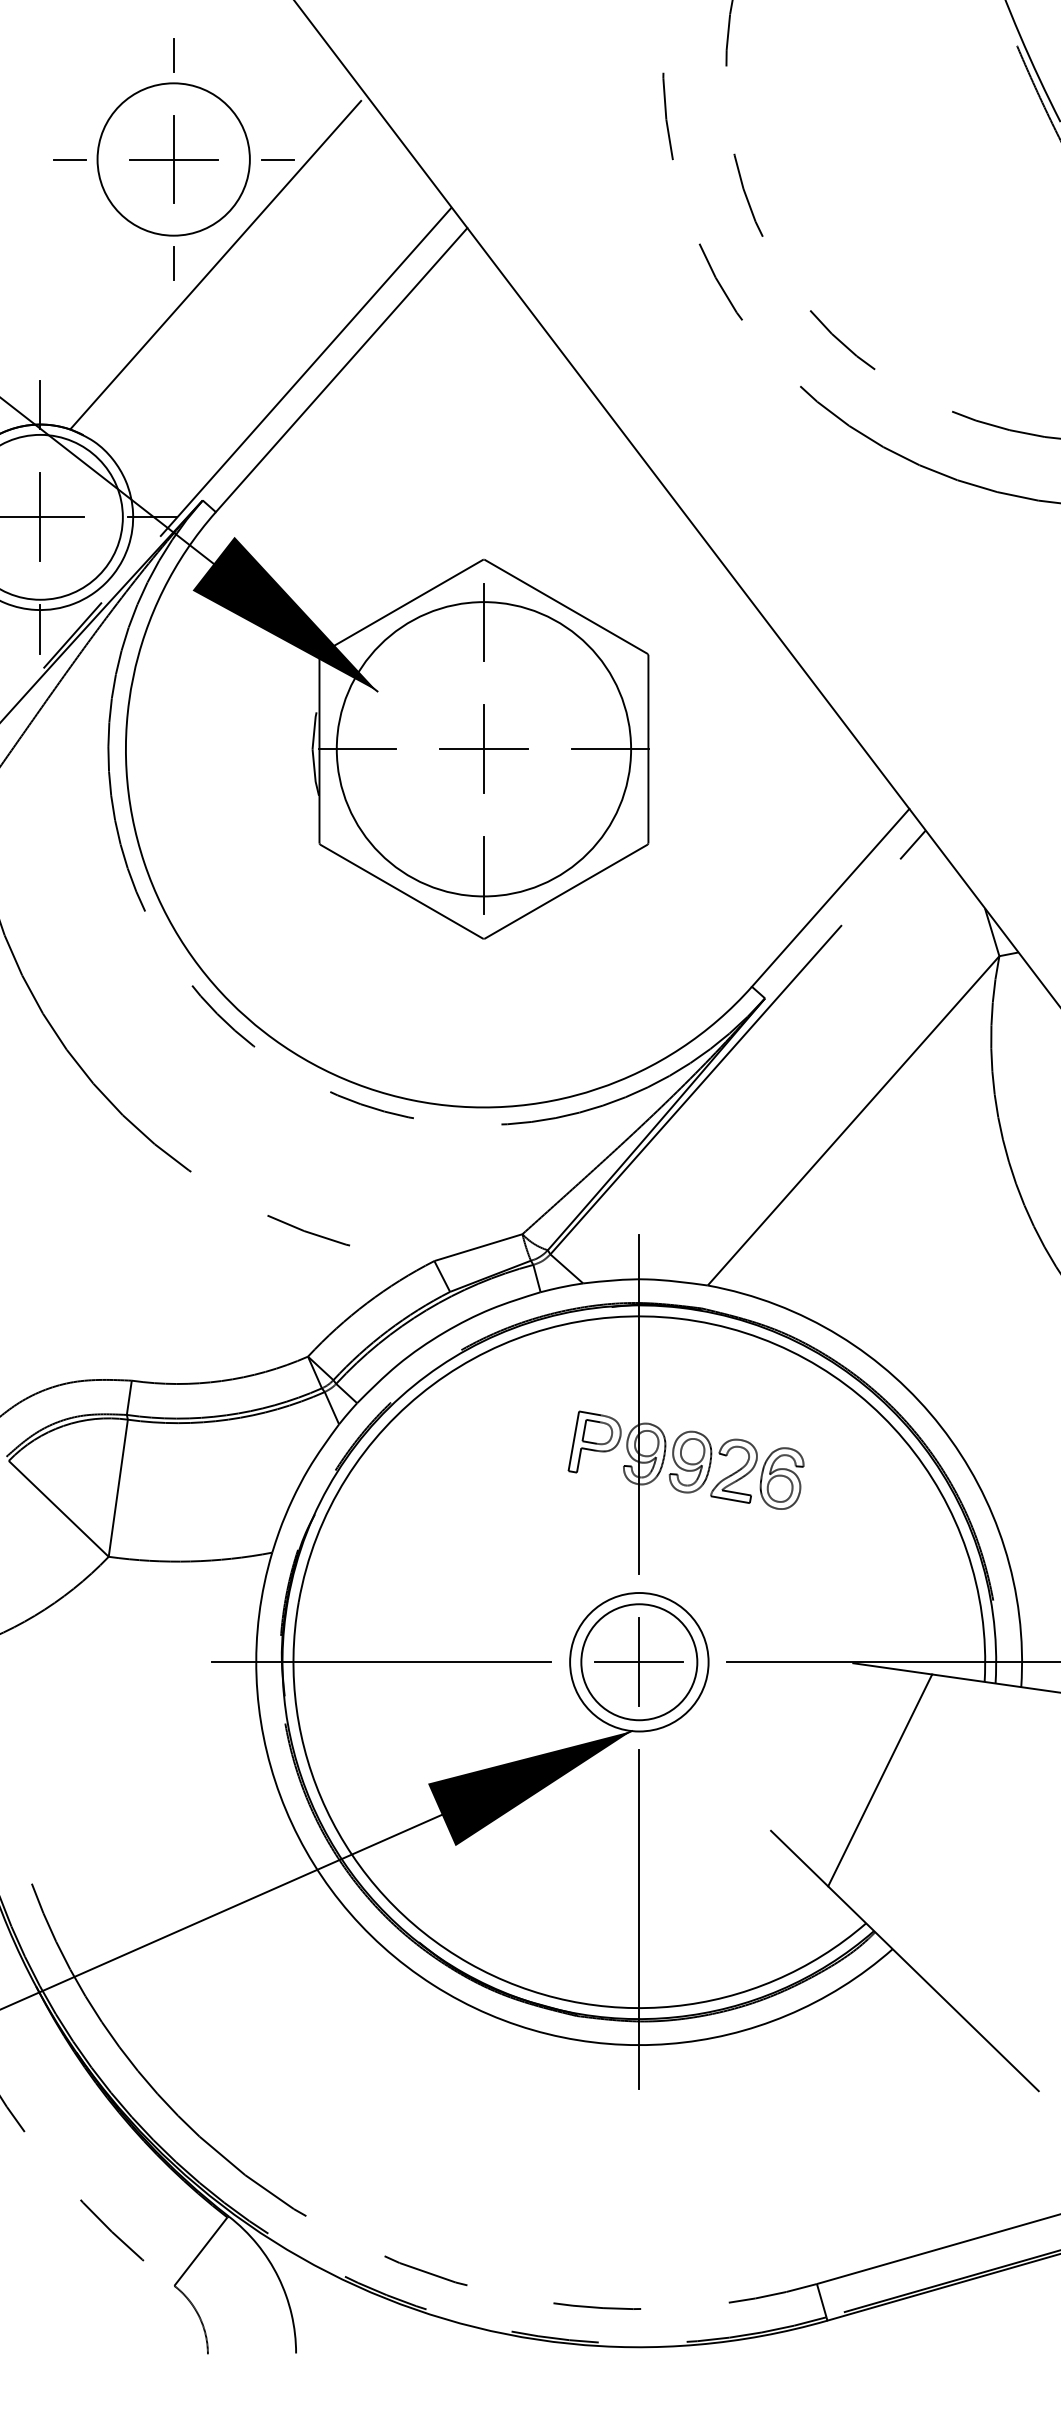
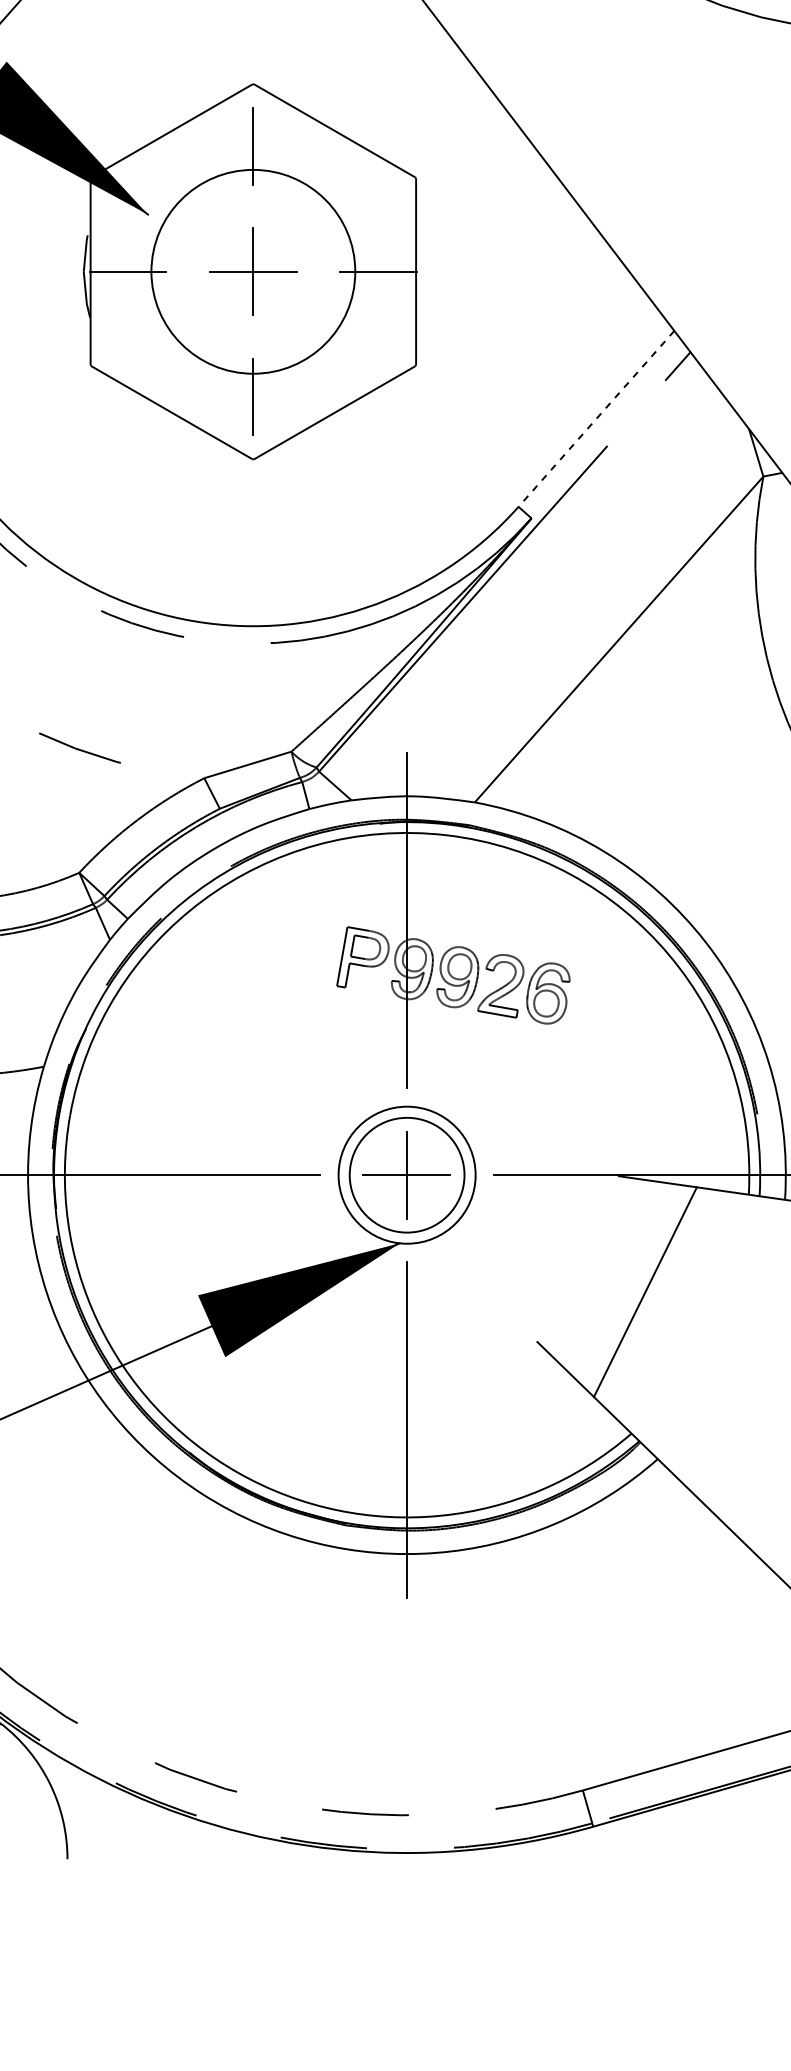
circle: (483, 749) -> (252, 272), size x0.7
line: (830, 897) -> (596, 418), solid -> dashed

